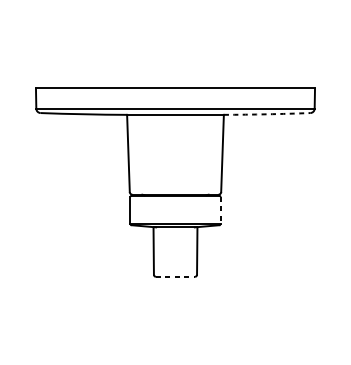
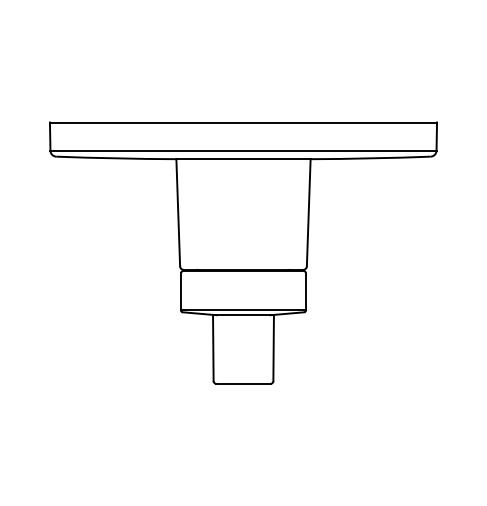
arc: (267, 114) -> (370, 158), dashed -> solid
line: (220, 210) -> (305, 291), dashed -> solid
line: (175, 276) -> (243, 383), dashed -> solid

